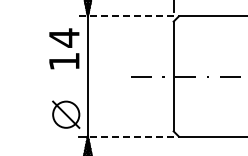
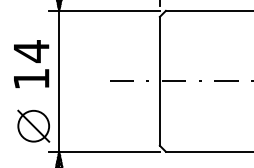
line: (127, 16) -> (105, 10), dashed -> solid
text: (64, 48) -> (31, 63), moved
line: (130, 136) -> (109, 151), dashed -> solid

